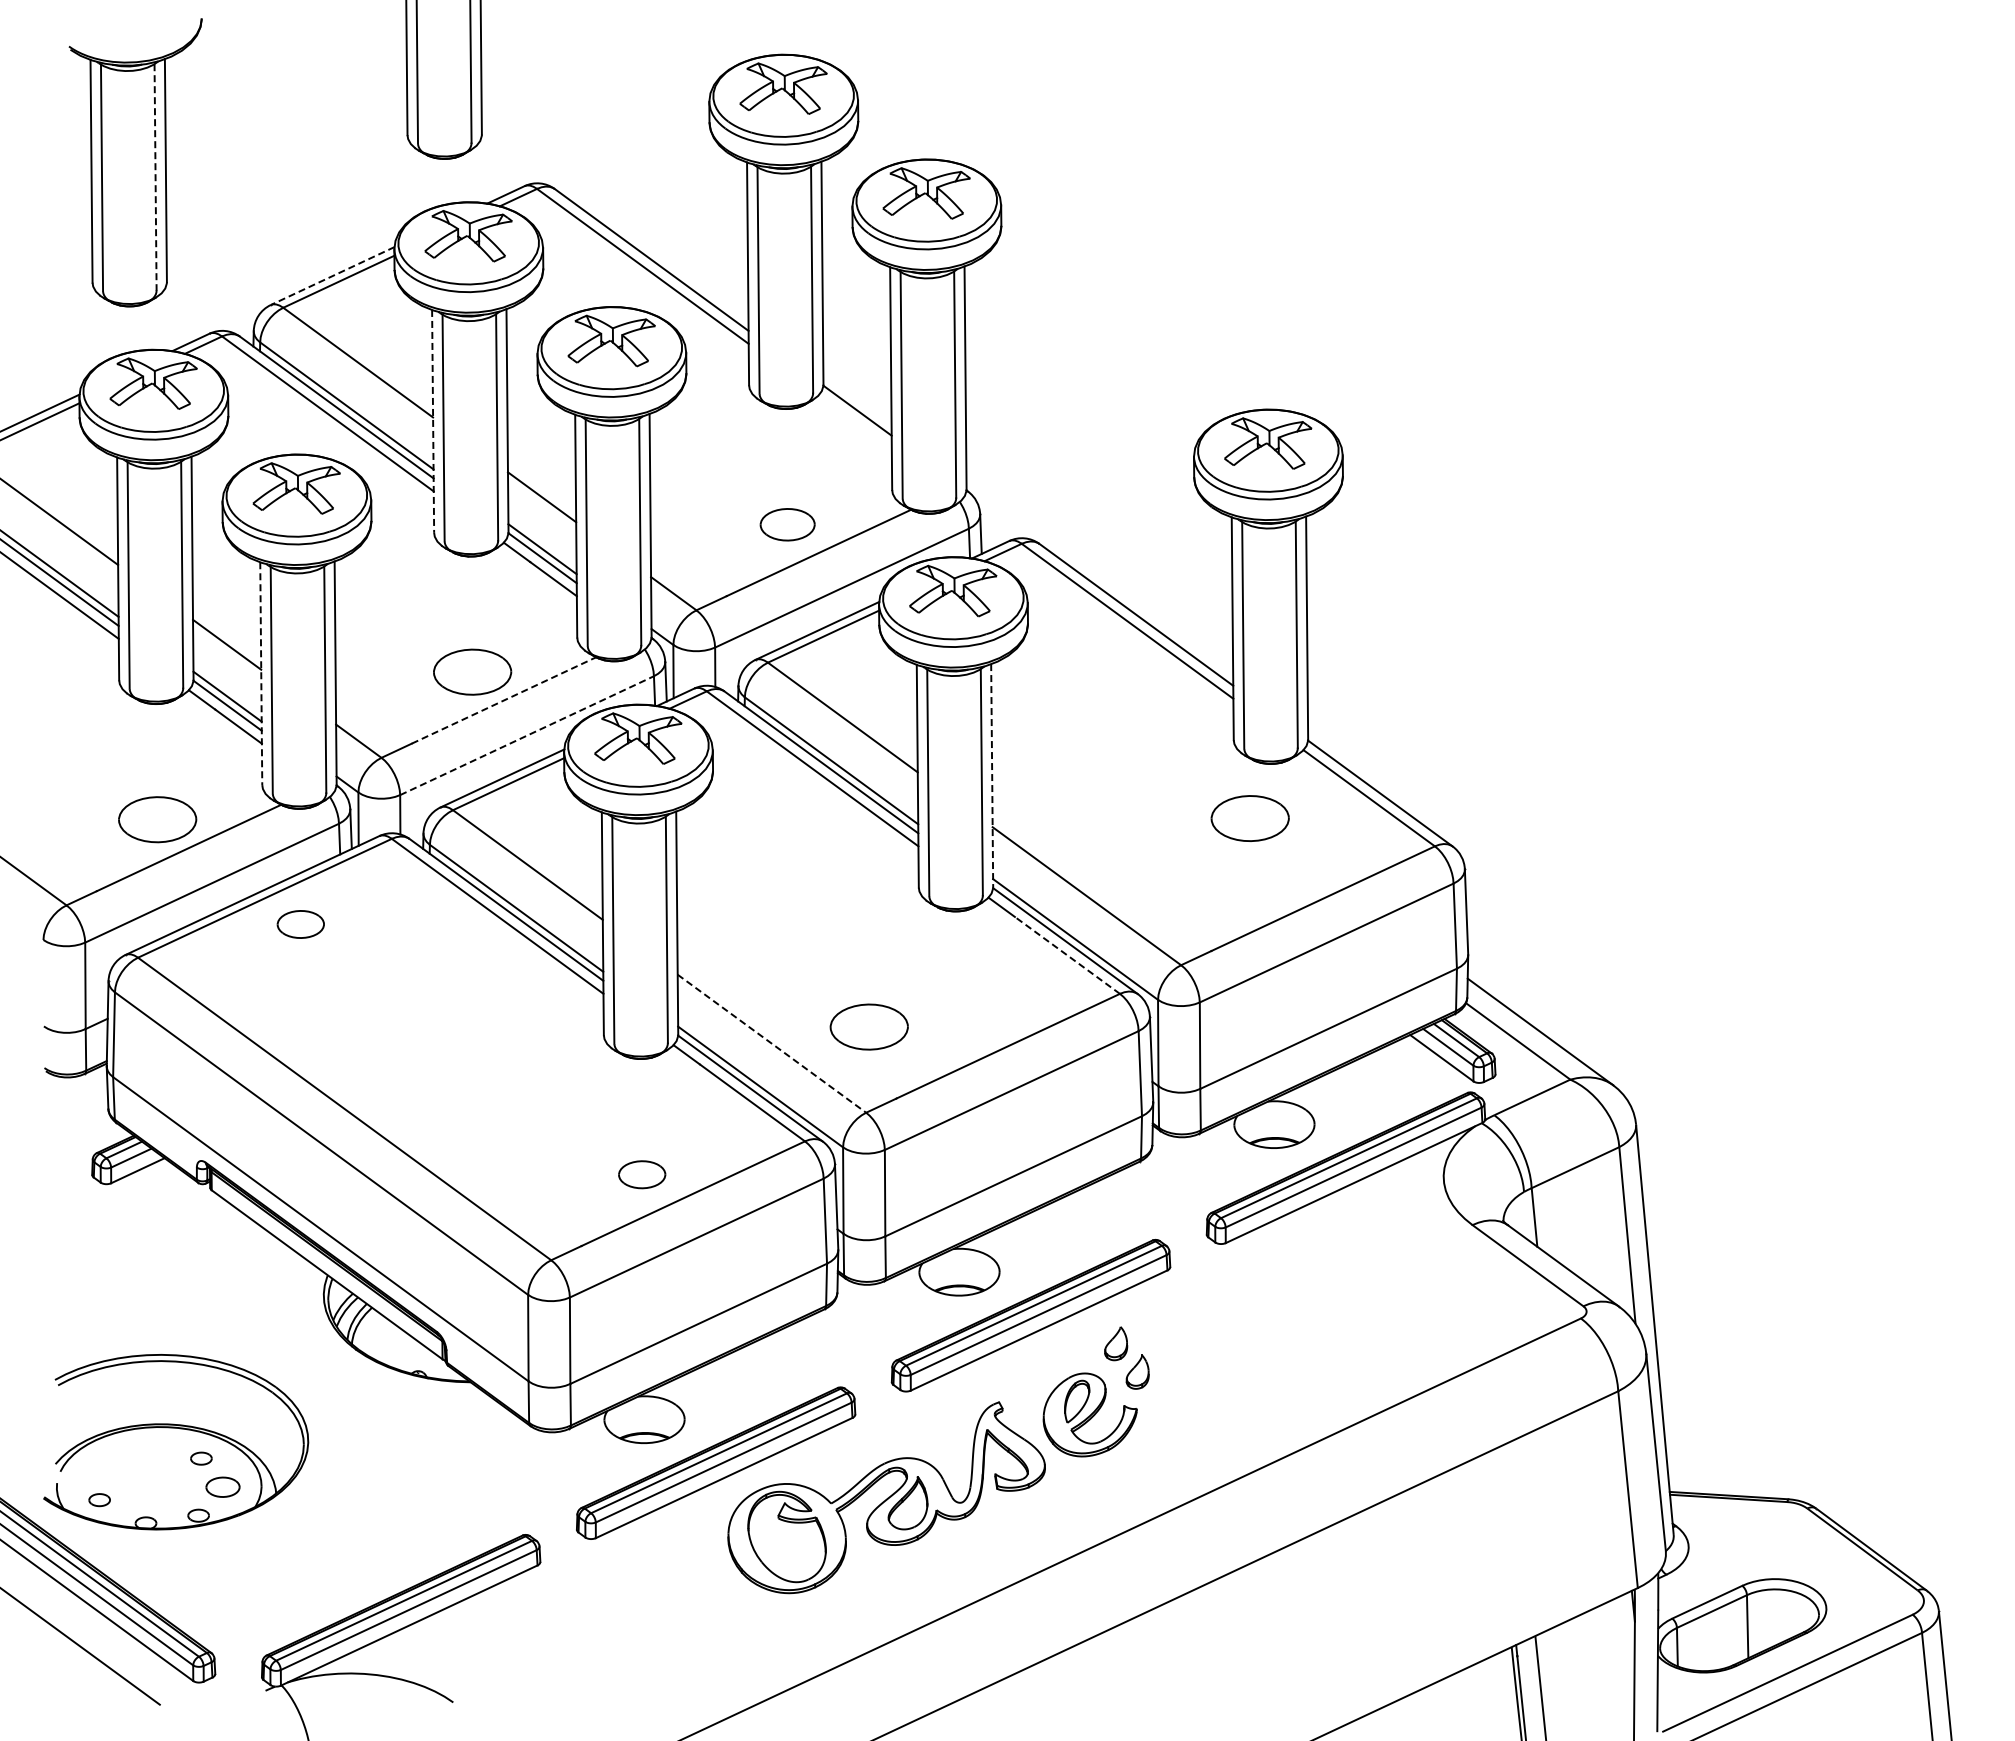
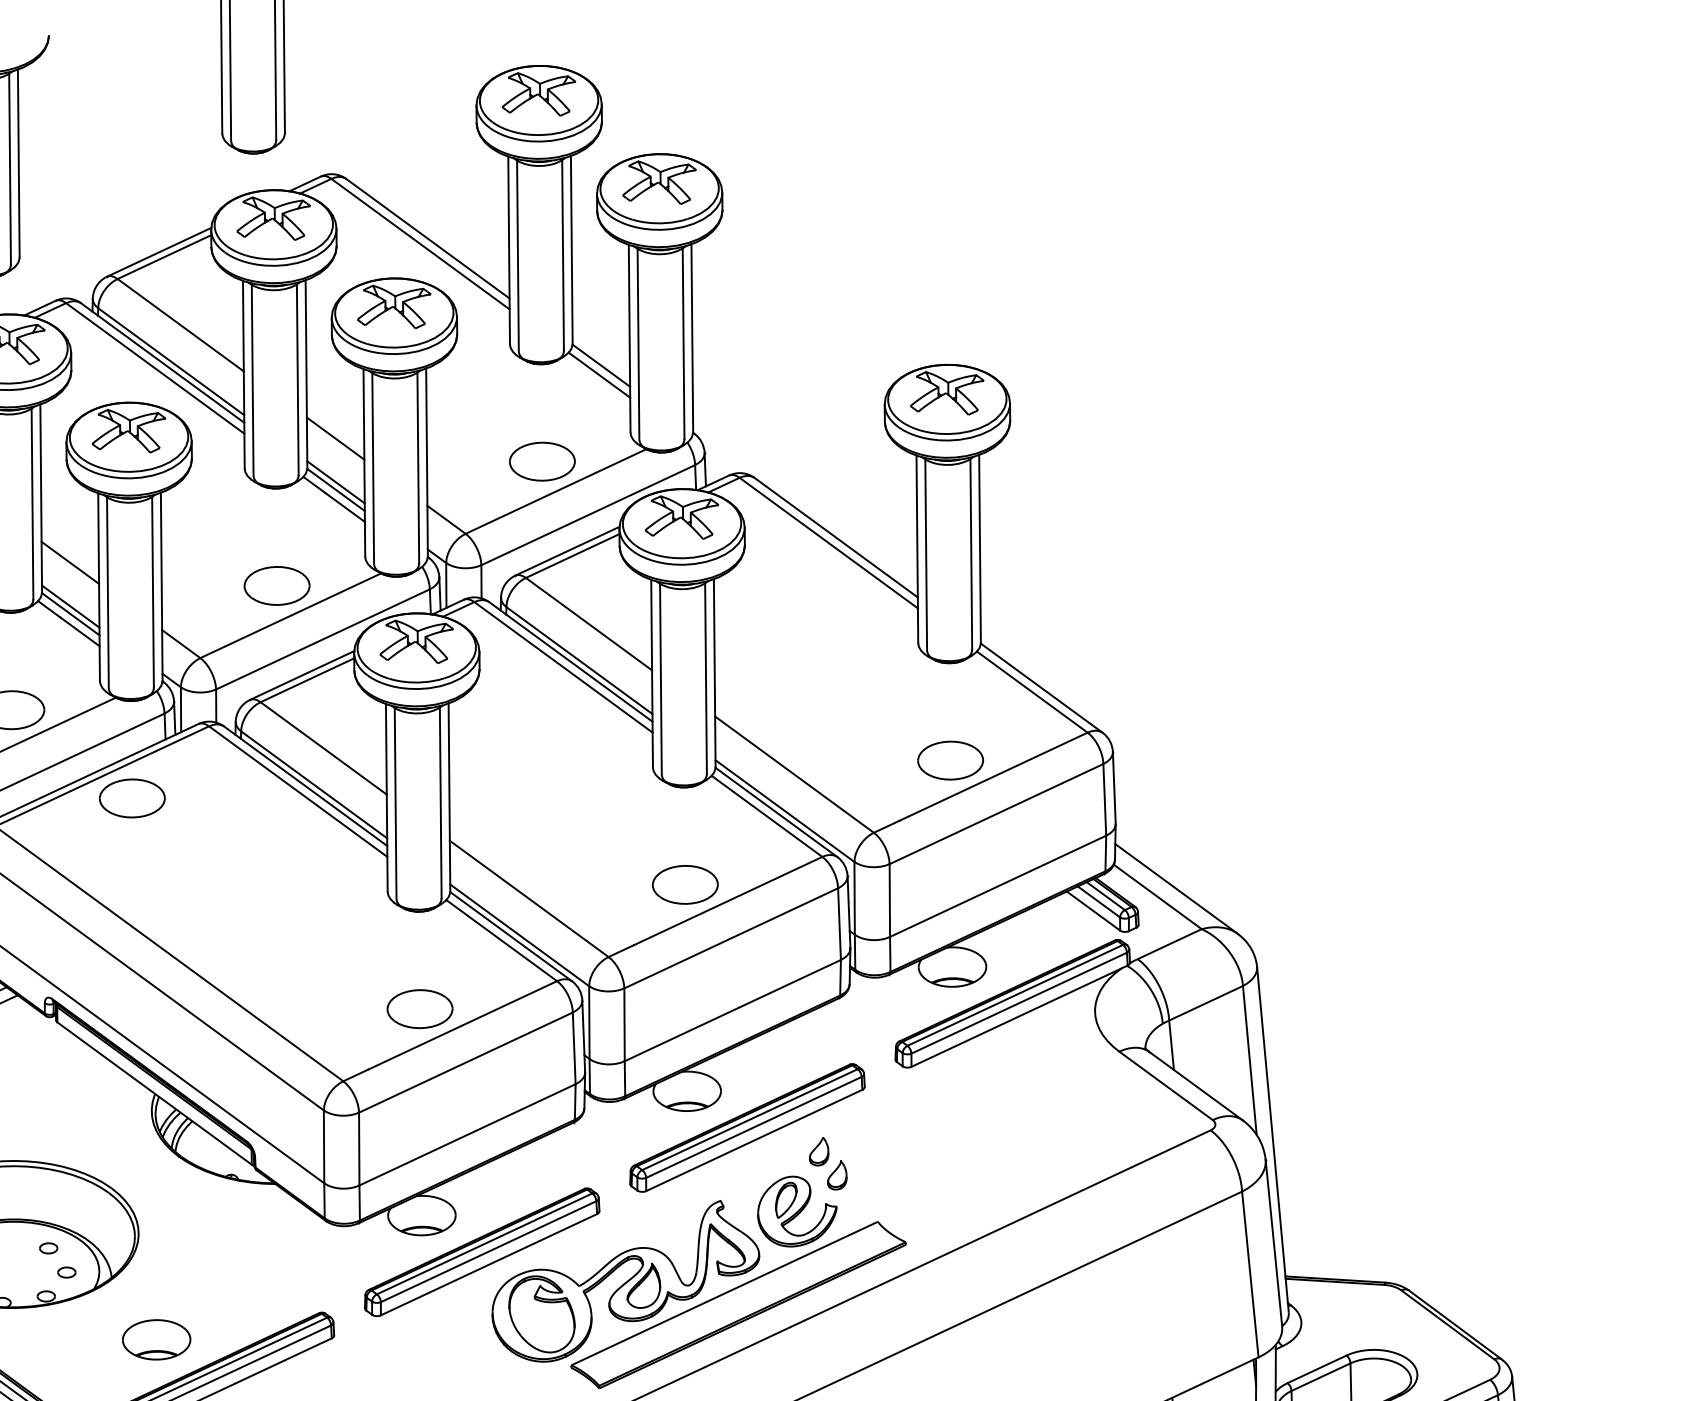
line: (155, 177) -> (10, 169), dashed -> solid
line: (332, 276) -> (159, 252), dashed -> solid
line: (433, 421) -> (244, 374), dashed -> solid
line: (854, 421) -> (598, 374), added
part: (787, 524) -> (542, 461), size x1.43
line: (261, 674) -> (99, 587), dashed -> solid
line: (503, 700) -> (303, 609), dashed -> solid
line: (527, 735) -> (323, 639), dashed -> solid
line: (992, 776) -> (715, 673), dashed -> solid
part: (1249, 818) -> (950, 760), moved
part: (300, 924) -> (132, 798), size x1.67
line: (1067, 955) -> (778, 824), dashed -> solid
part: (868, 1026) -> (684, 884), moved
line: (771, 1043) -> (528, 898), dashed -> solid
part: (641, 1174) -> (419, 1009), size x1.67
part: (222, 1487) -> (66, 1272), size x0.62
part: (1020, 1525) -> (738, 1304), added
part: (329, 1566) -> (156, 1339), added

